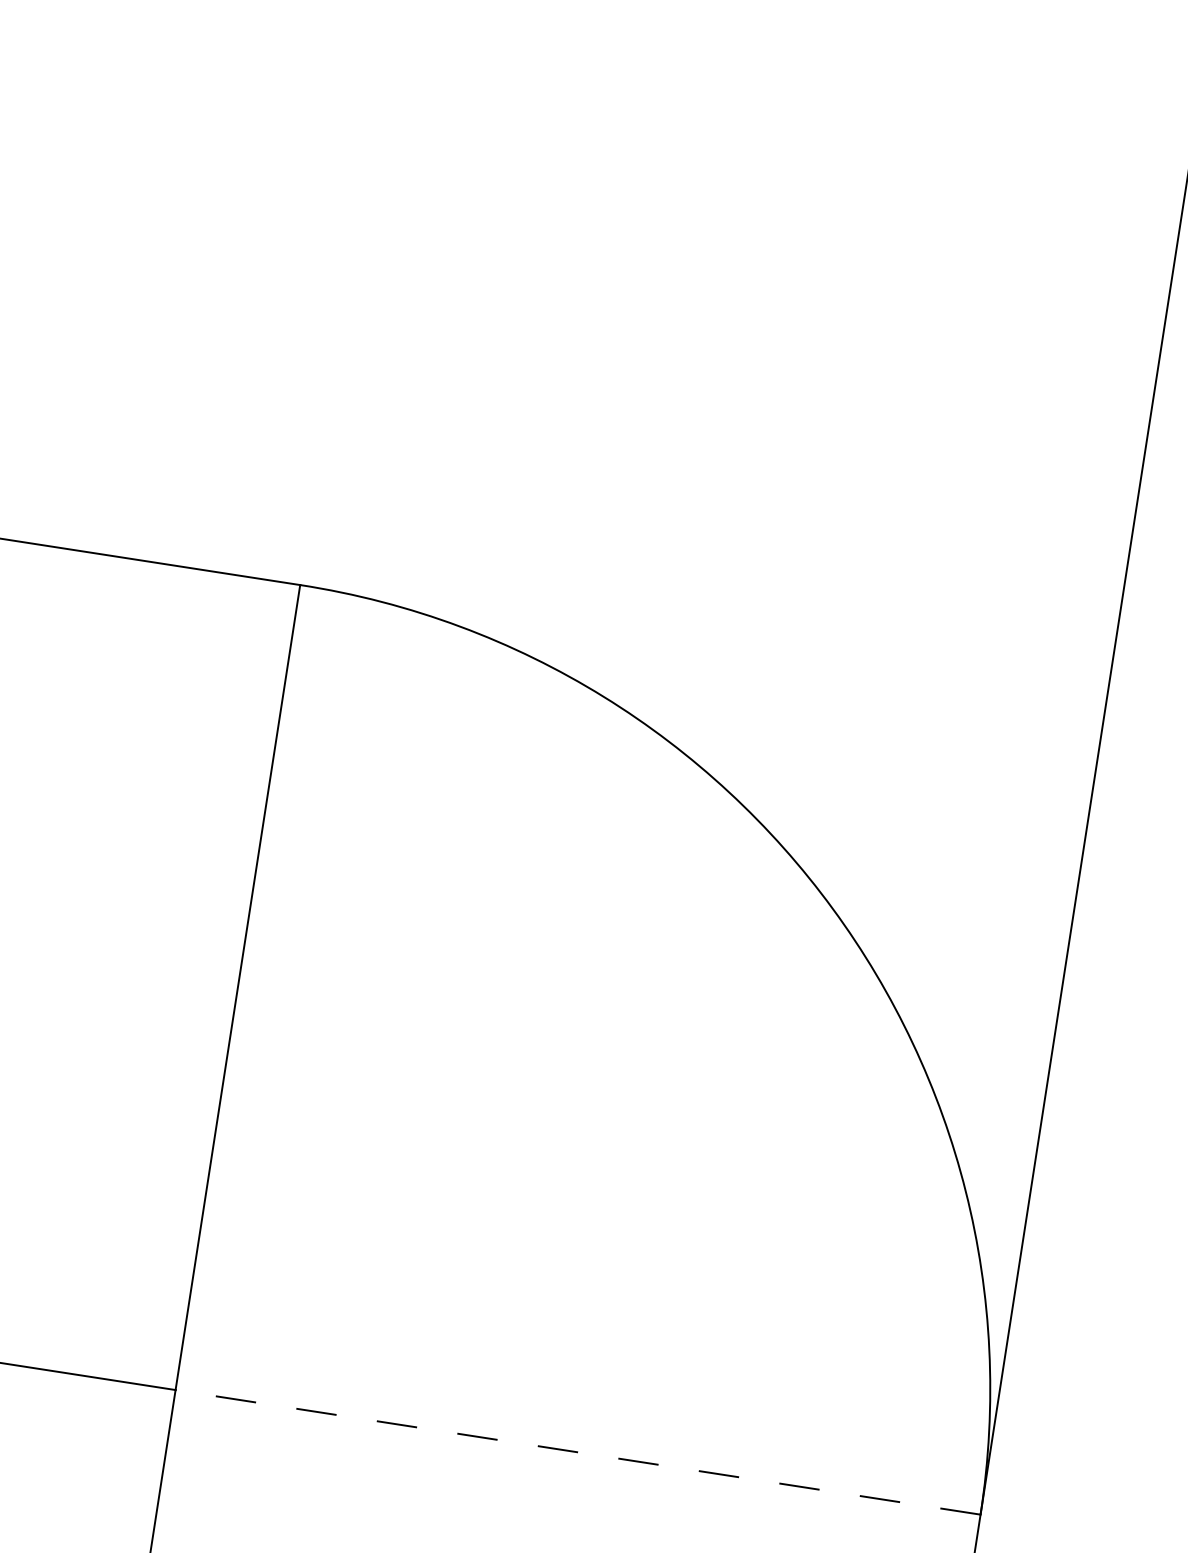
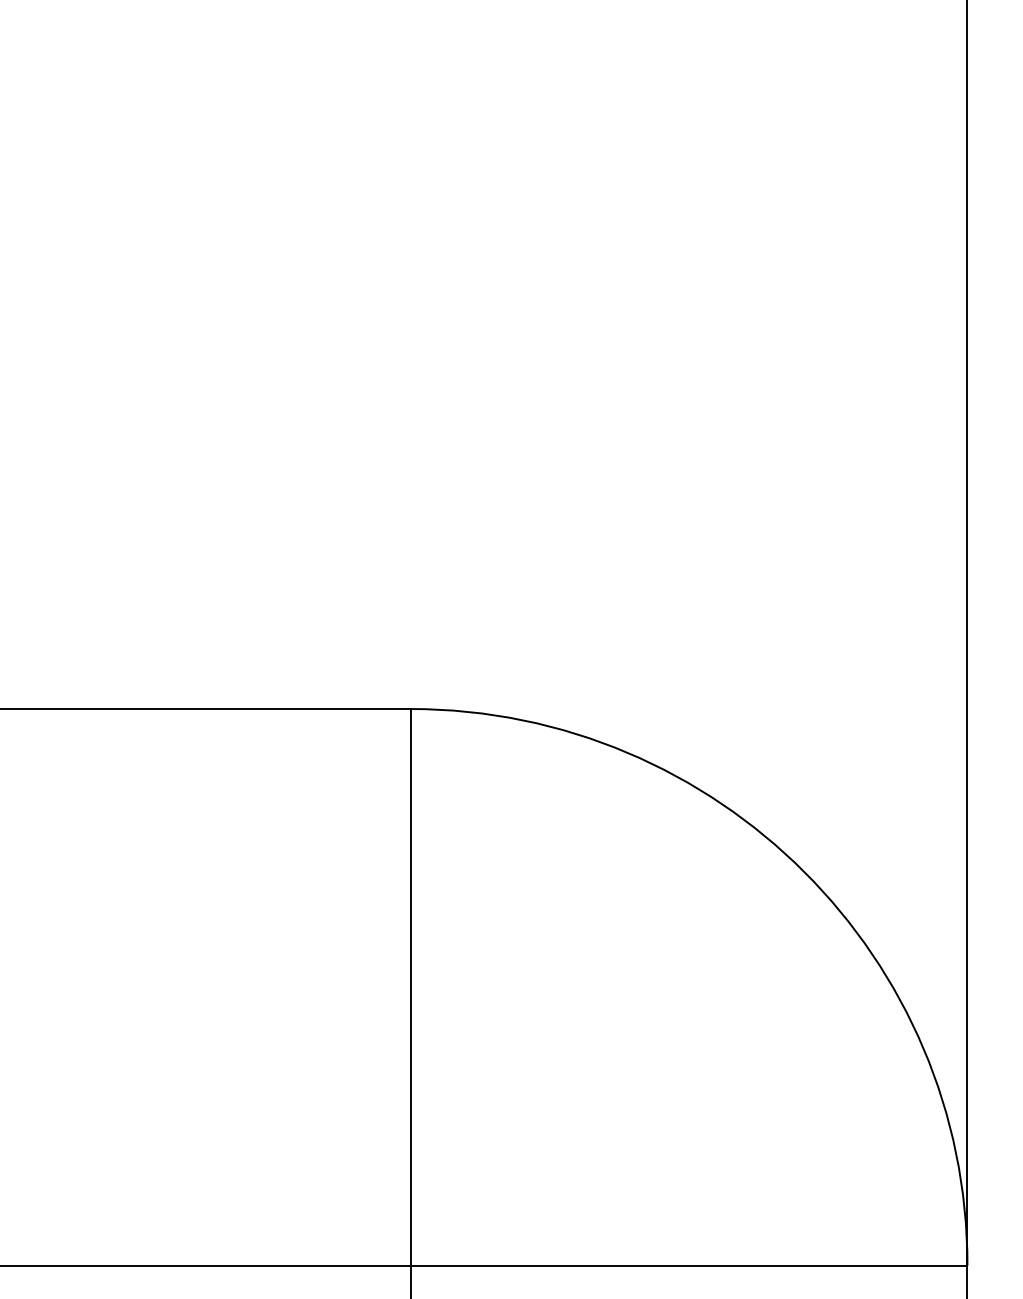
line: (577, 1451) -> (688, 1265), dashed -> solid

